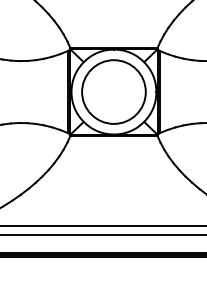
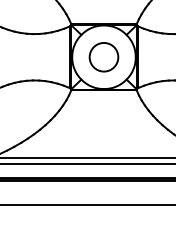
circle: (113, 92) -> (103, 57), size x0.6

